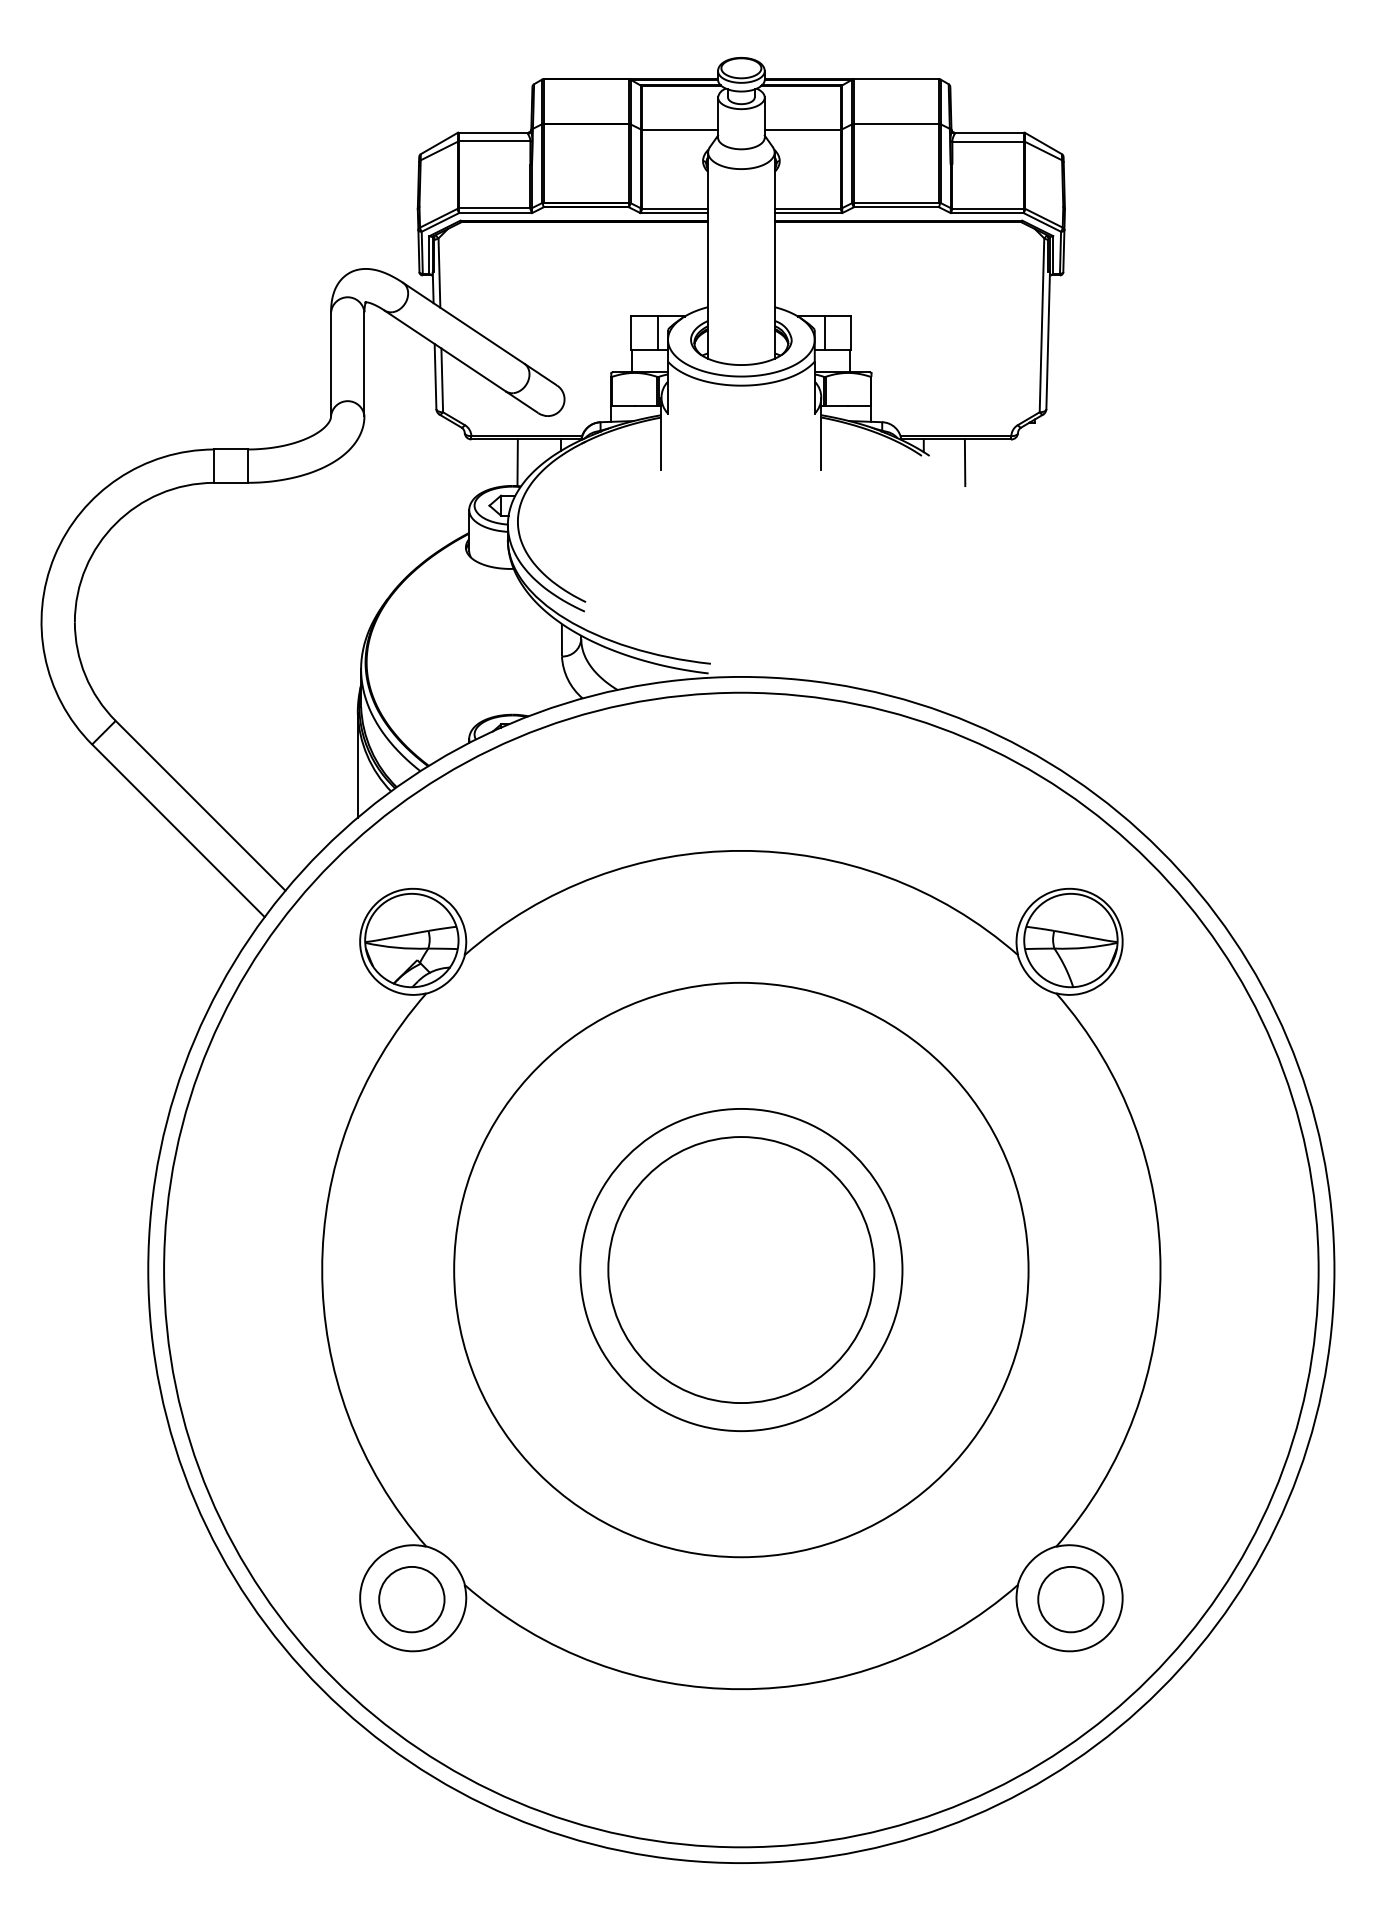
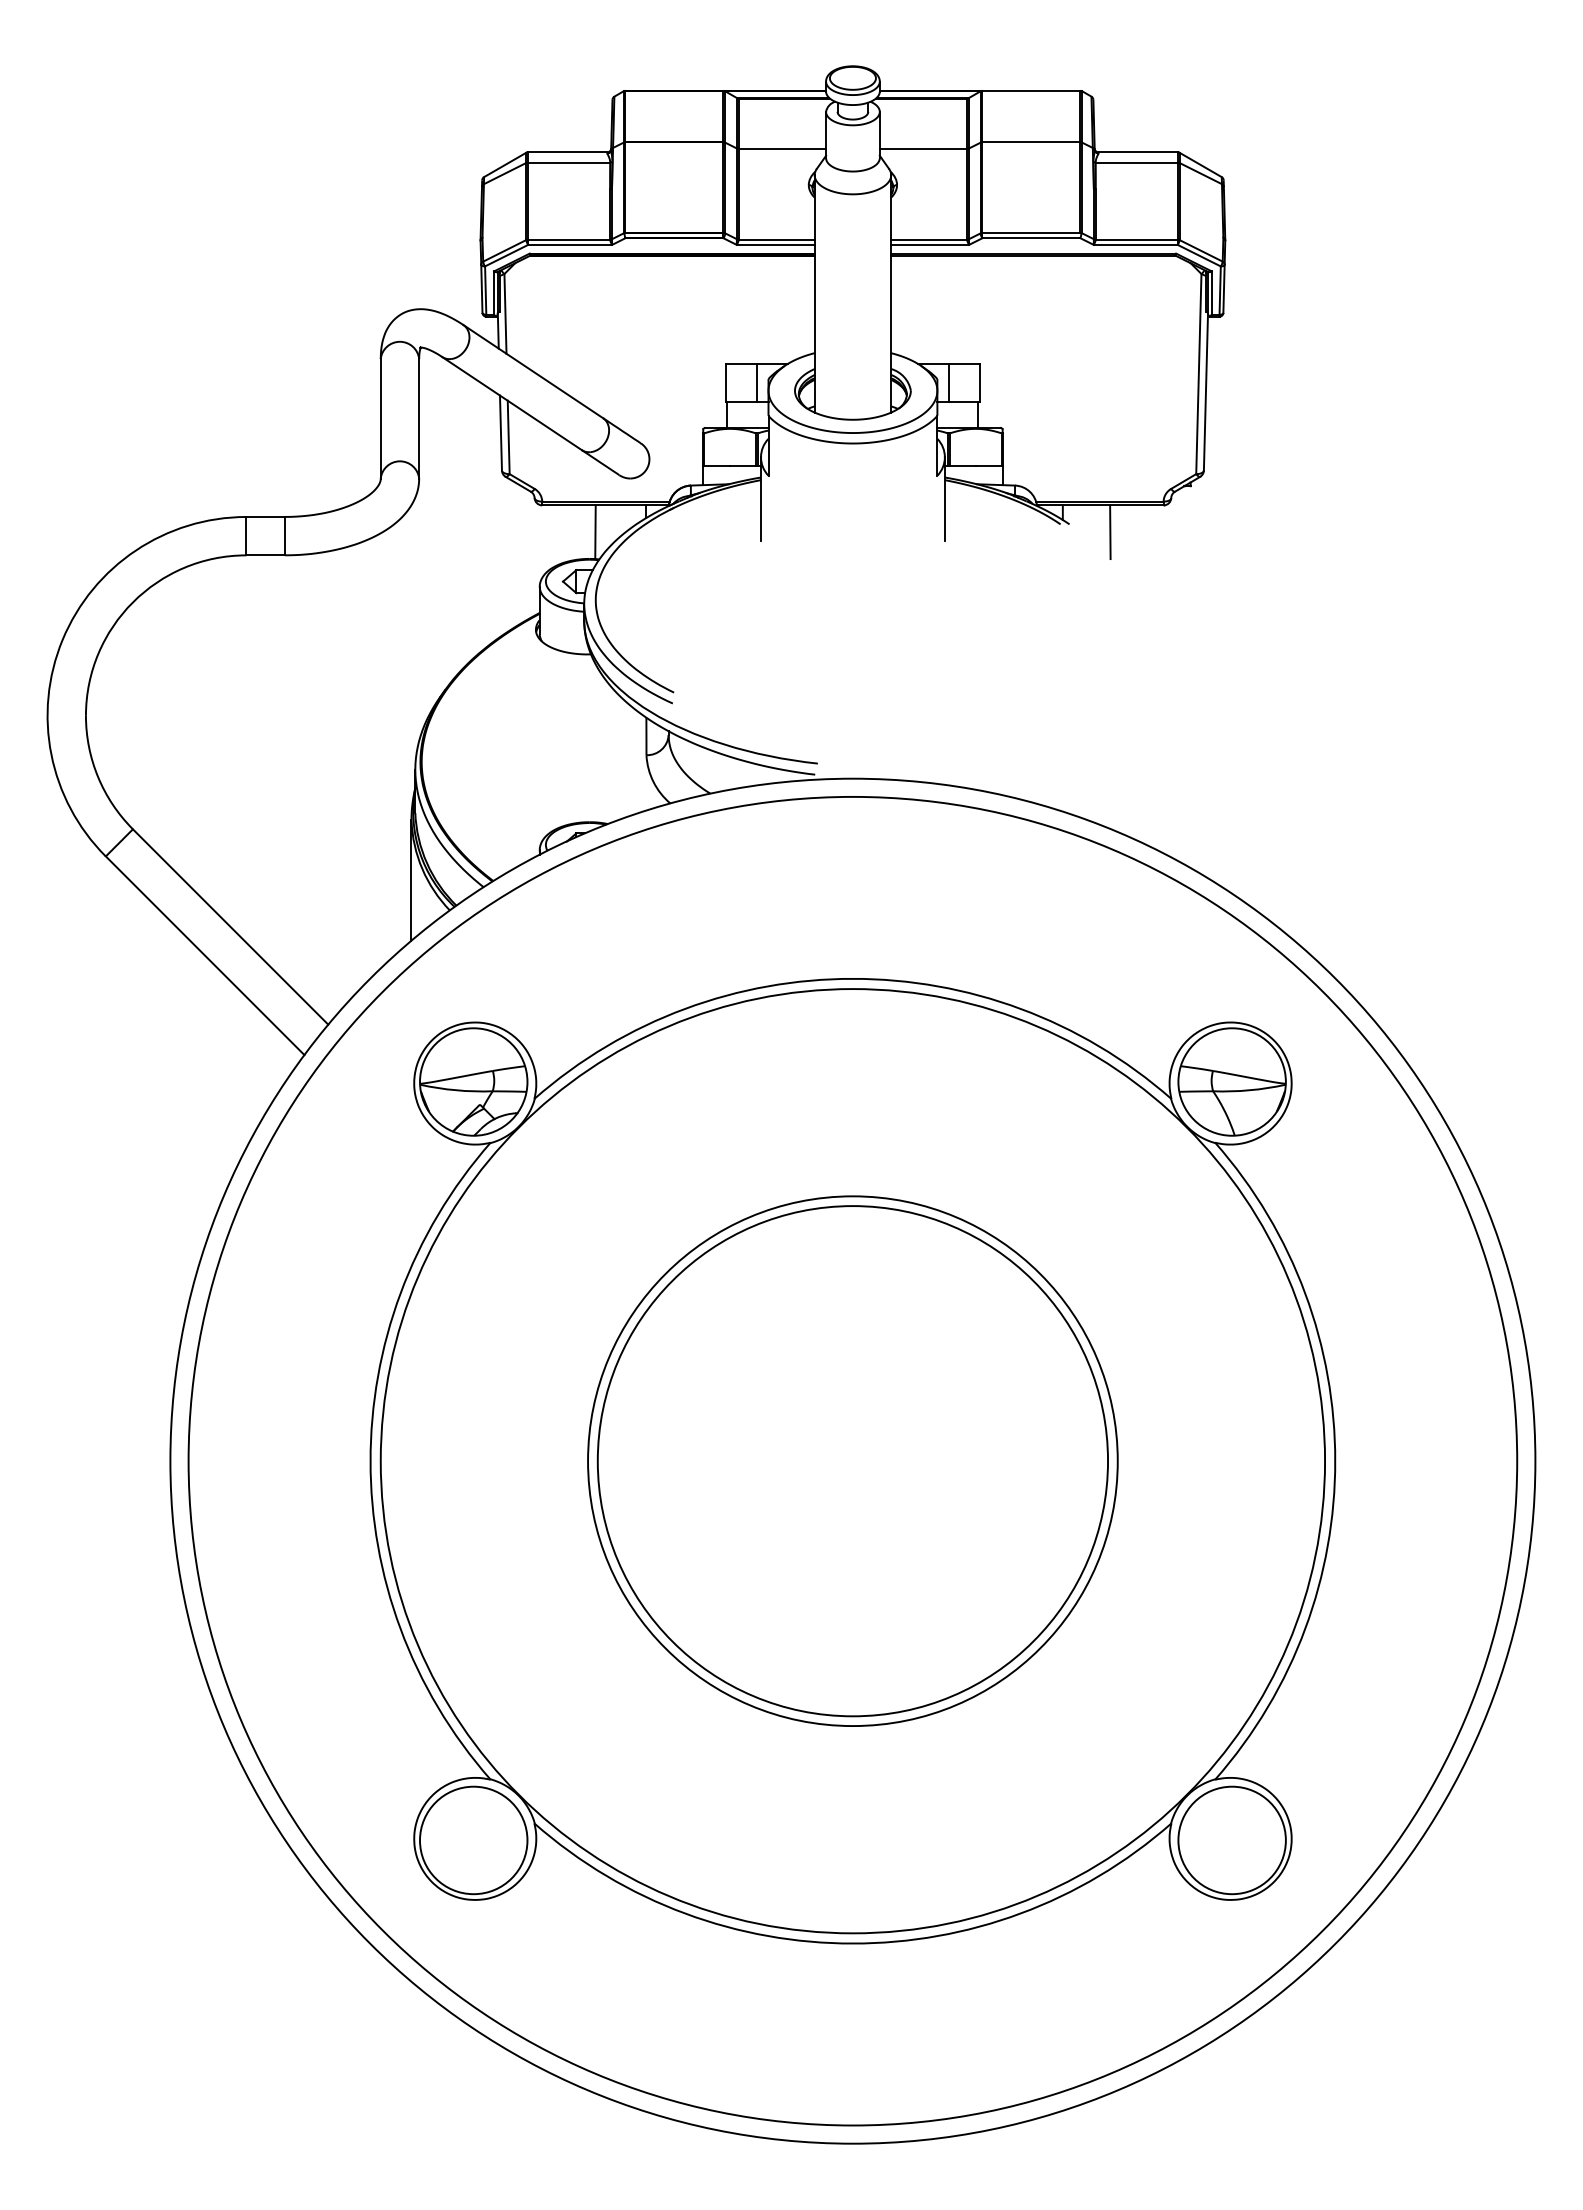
circle: (741, 1270) -> (852, 1461), size x1.43
circle: (741, 1270) -> (852, 1461), size x1.43
circle: (741, 1270) -> (852, 1461), size x1.67
circle: (411, 1599) -> (473, 1840), size x1.43
circle: (1070, 1599) -> (1231, 1840), size x1.43

